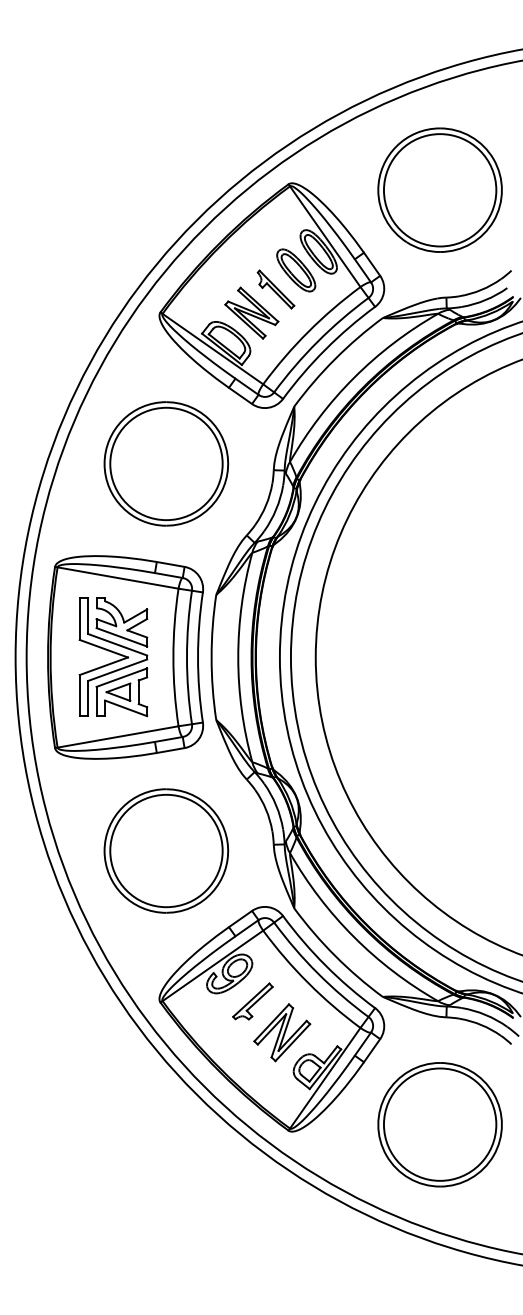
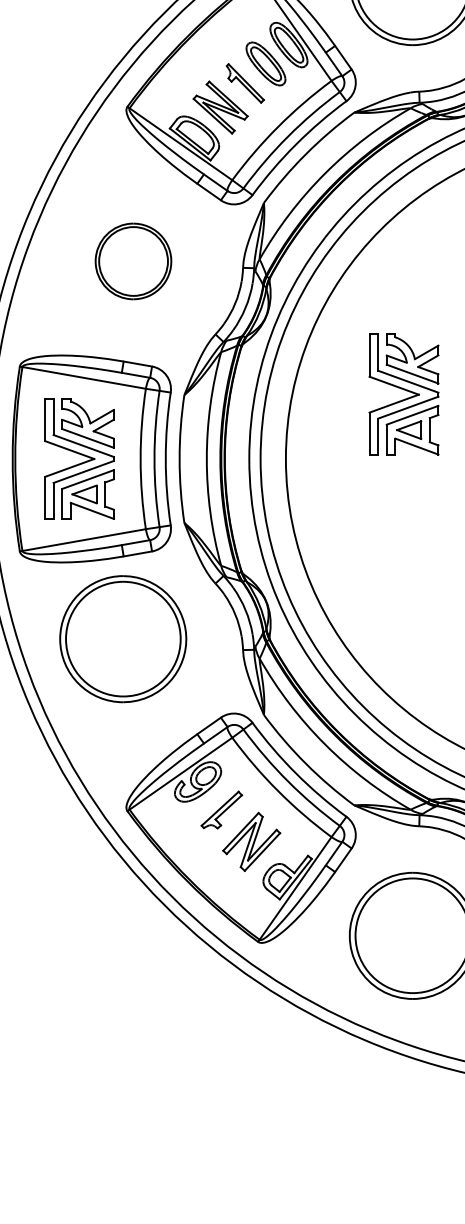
part: (166, 463) -> (133, 261), size x0.6
part: (431, 594) -> (404, 394), added
part: (166, 850) -> (123, 638), moved

